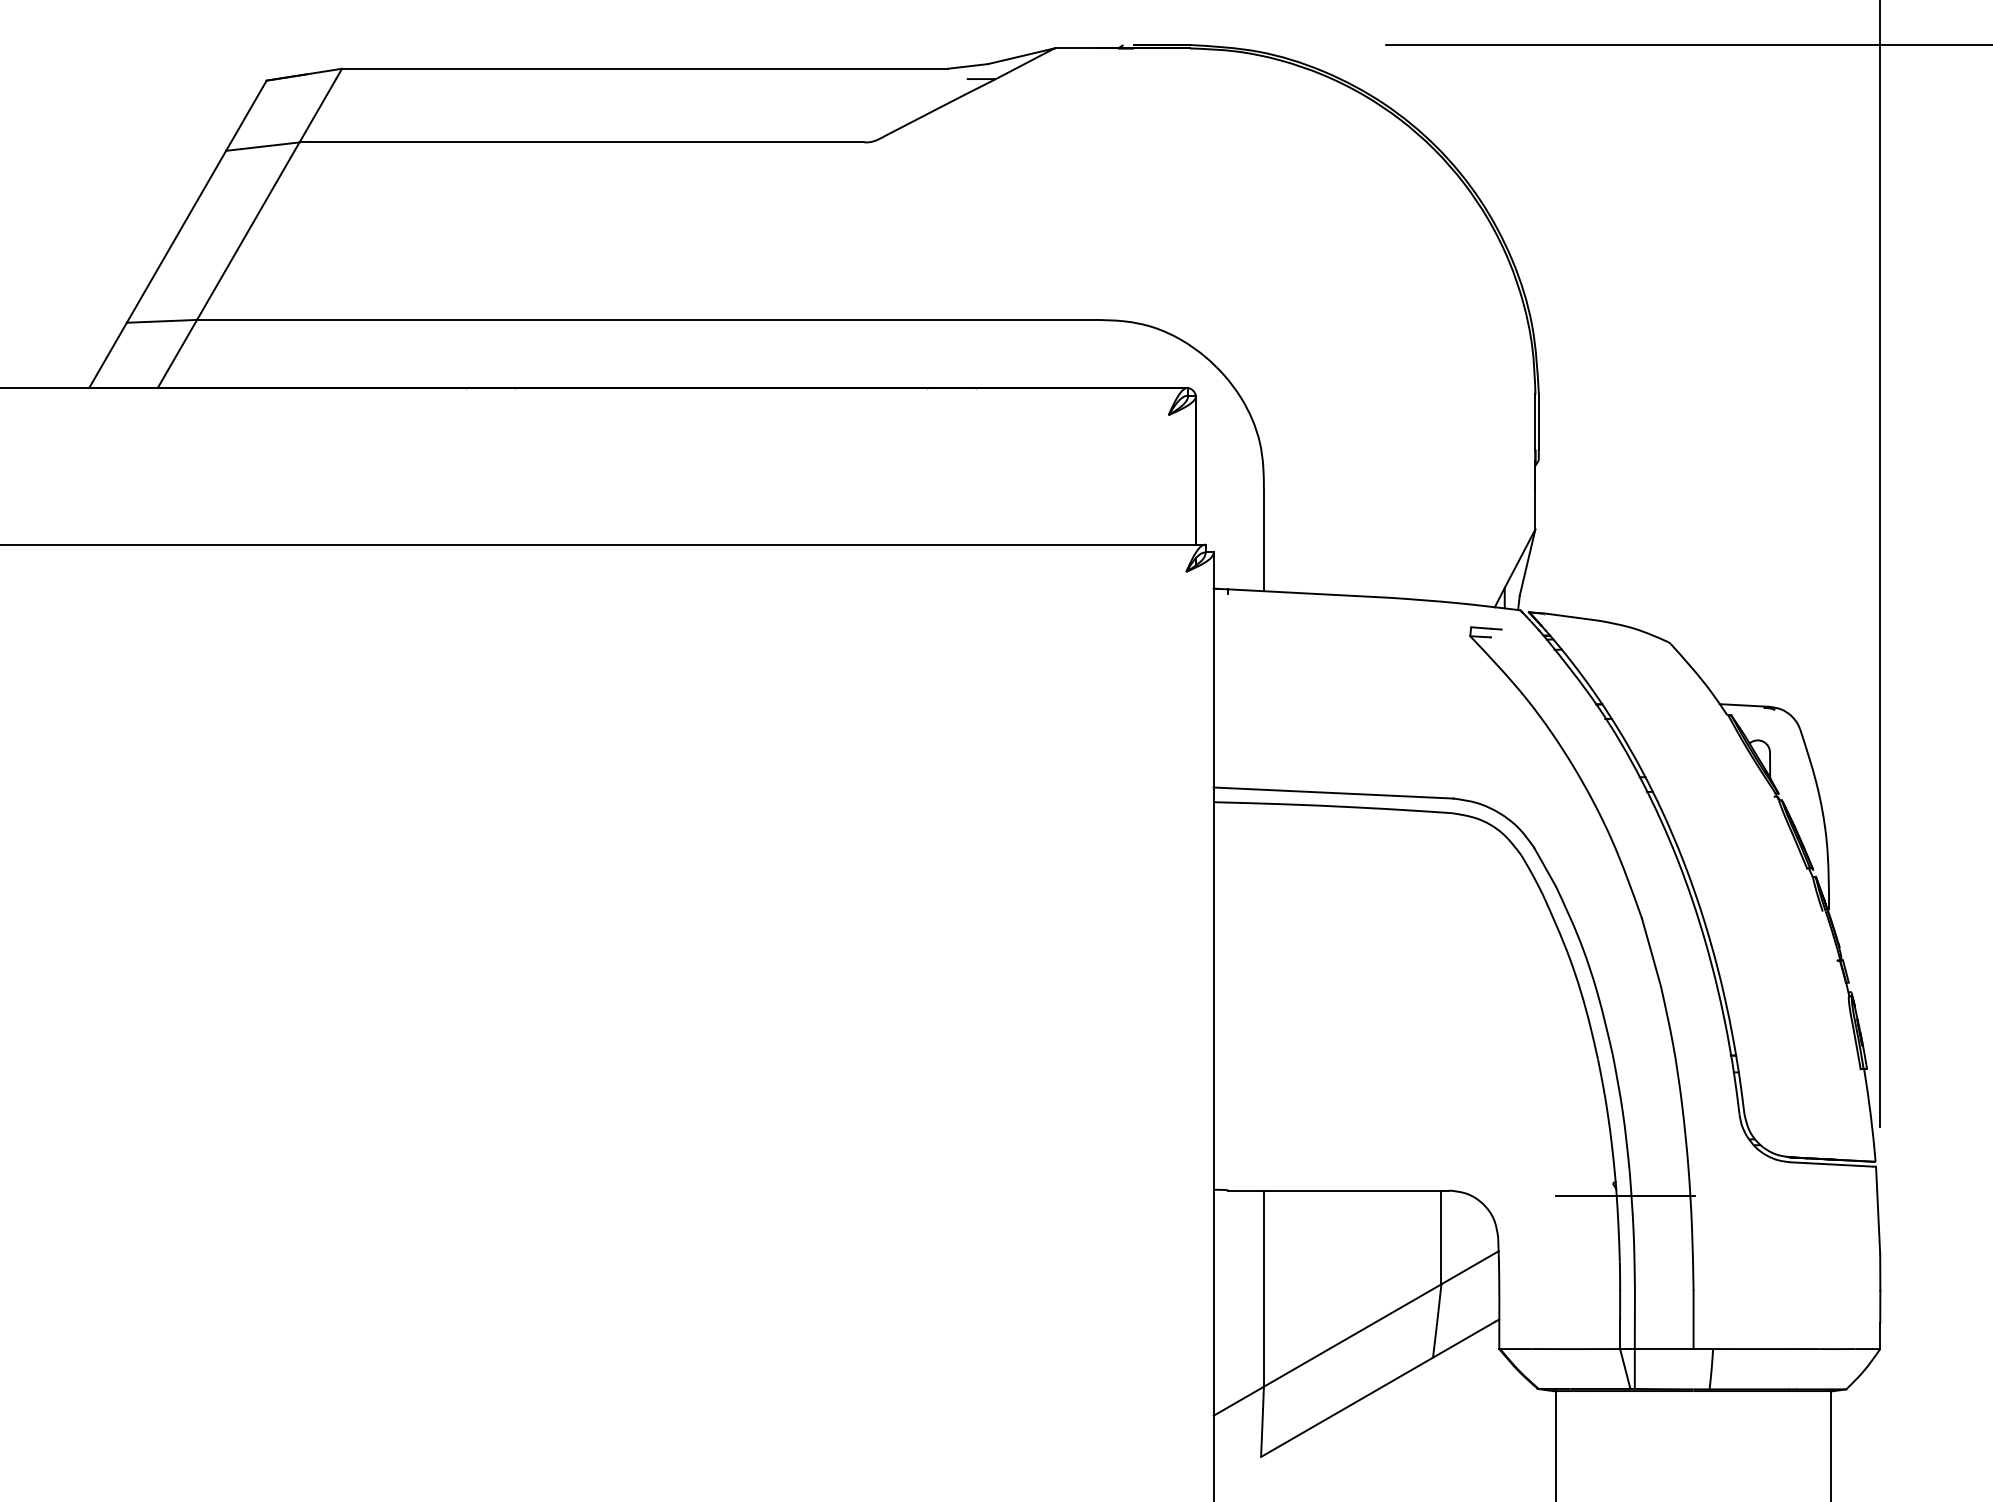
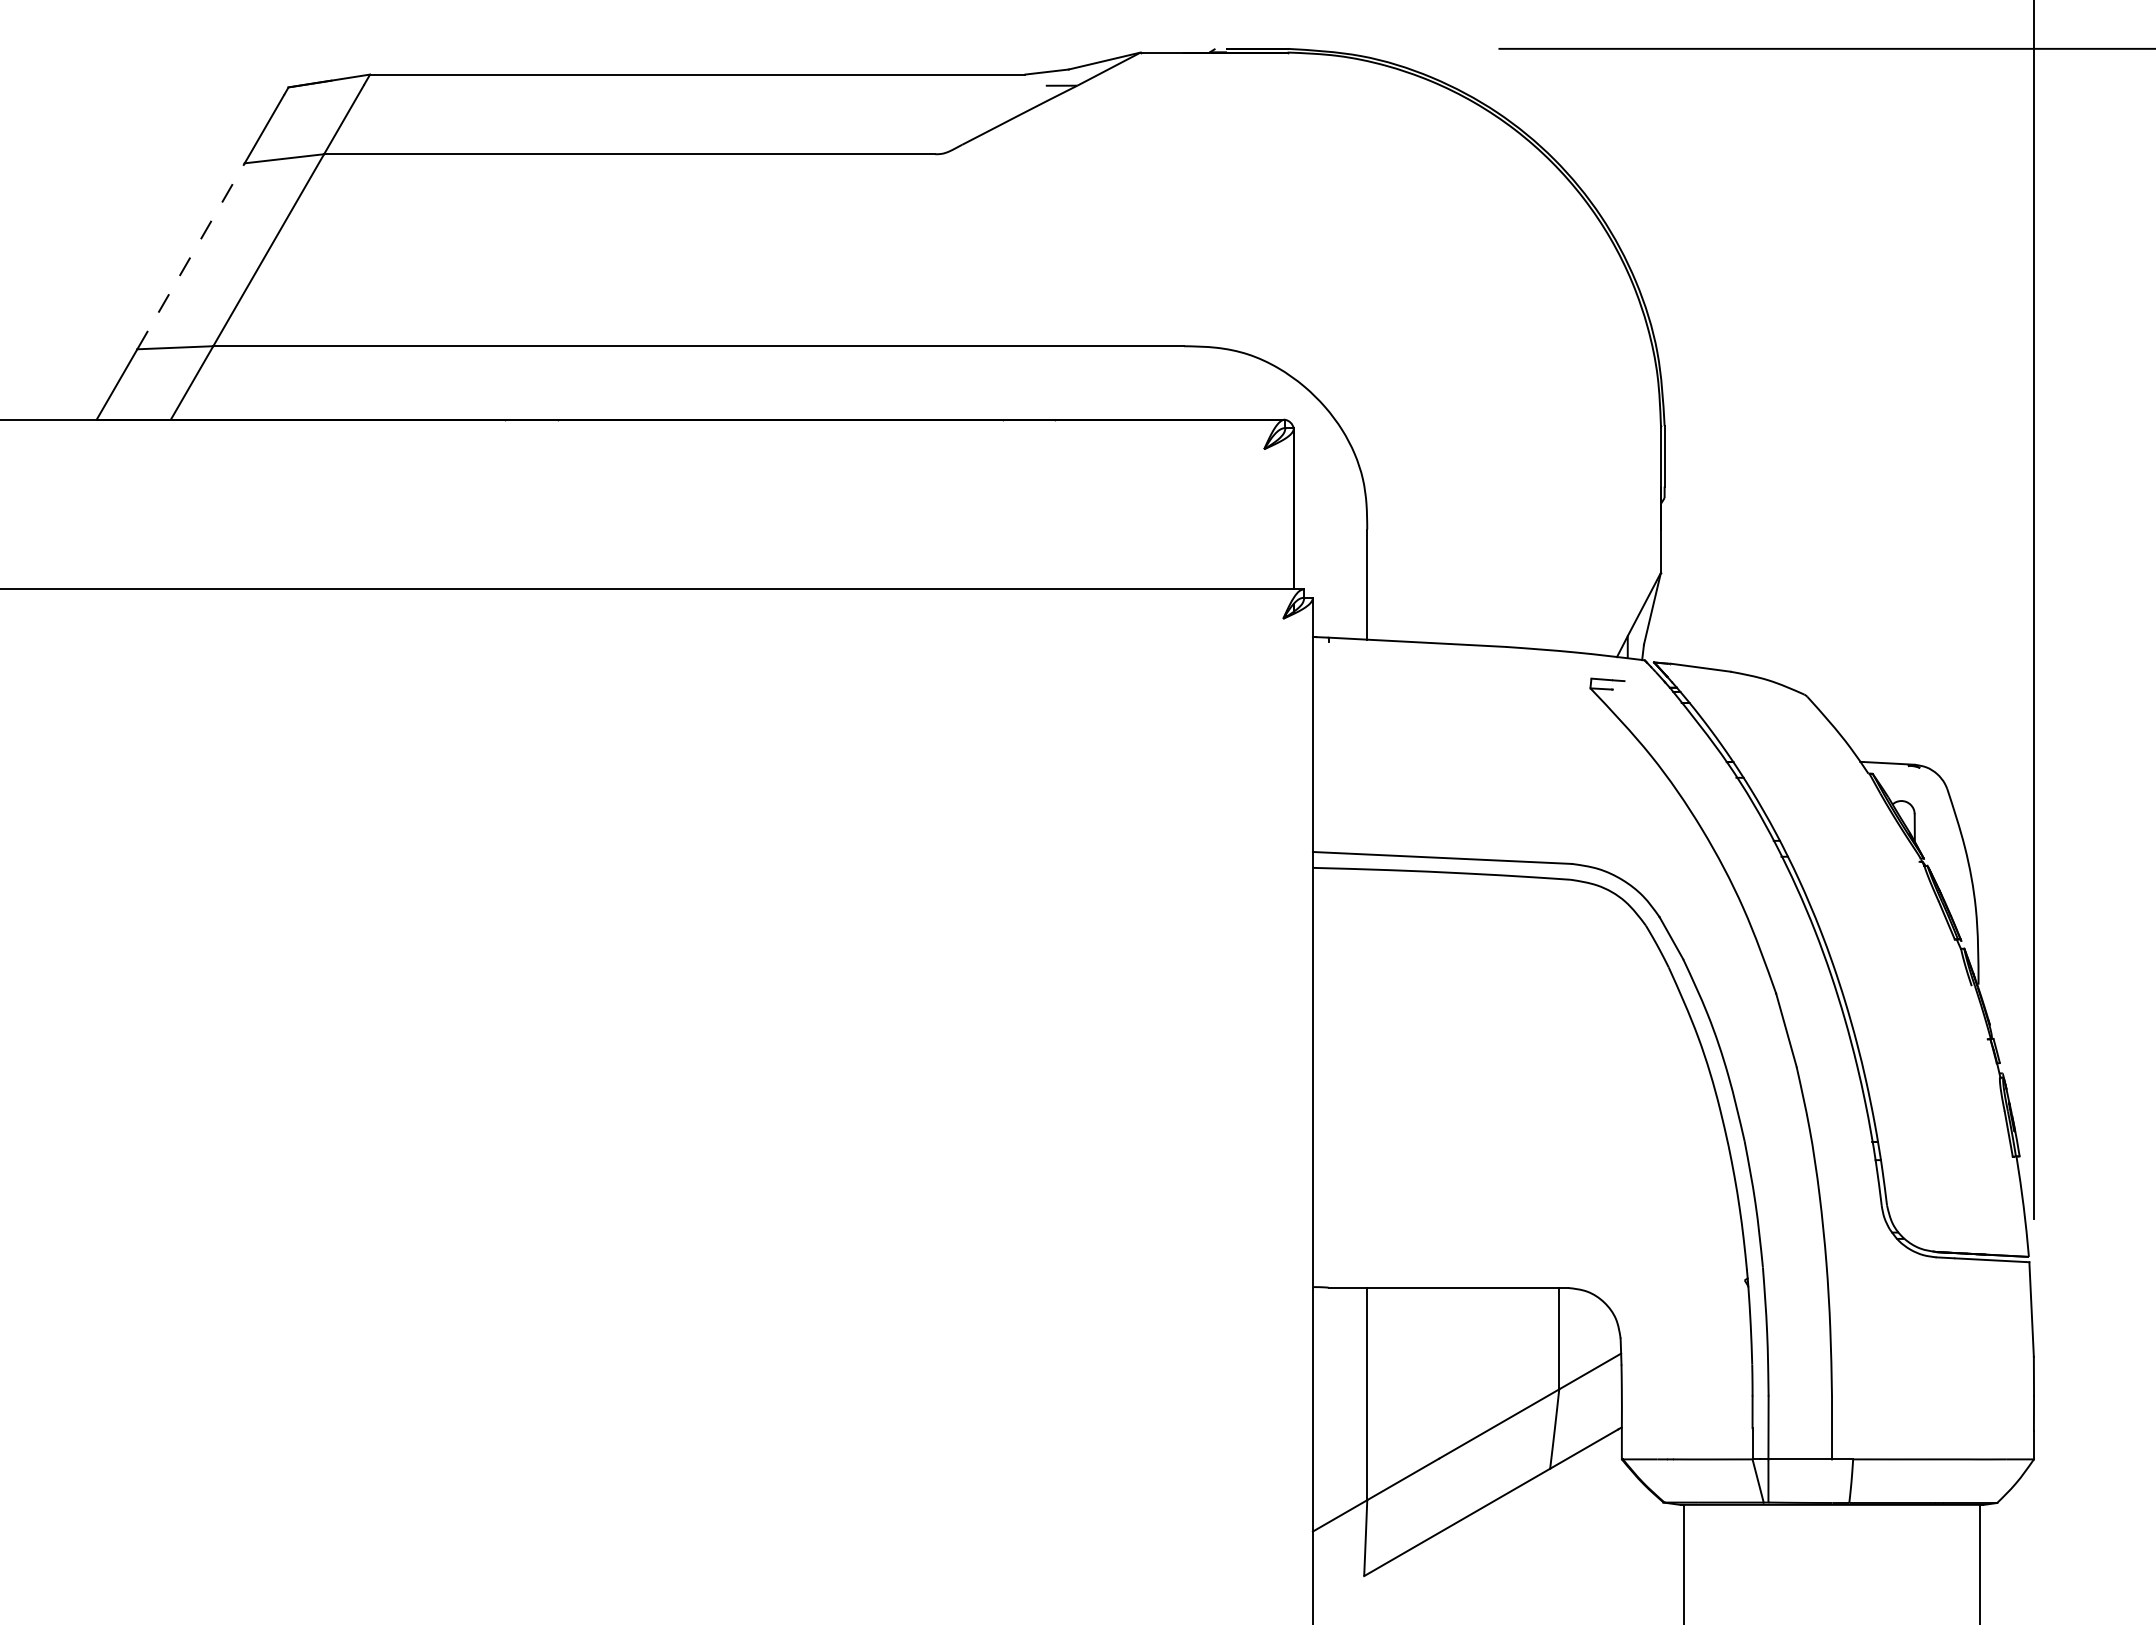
line: (176, 236) -> (191, 255), solid -> dashed
line: (1625, 1196) -> (1758, 1294), removed

